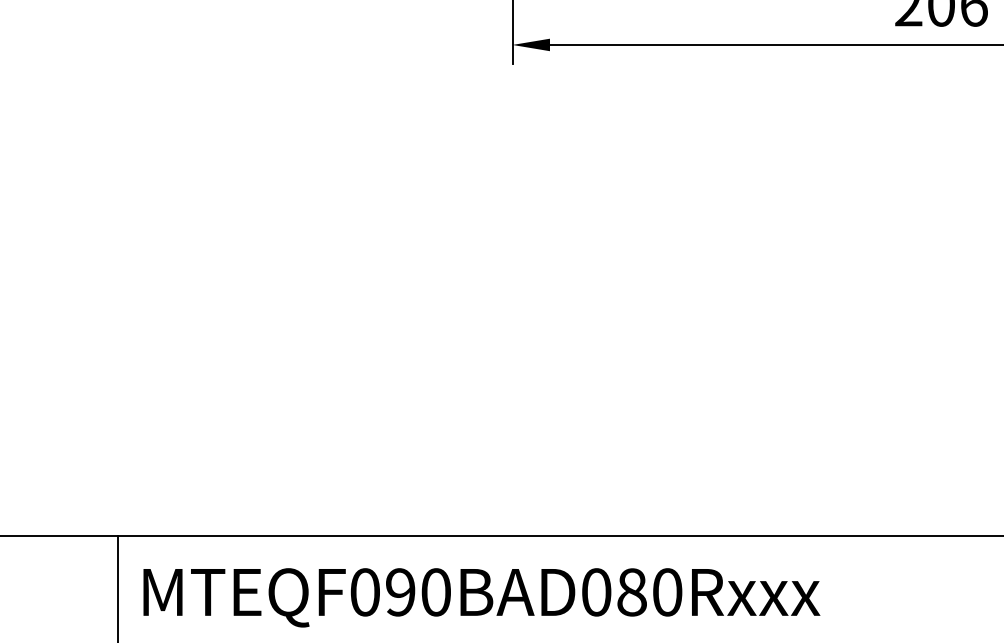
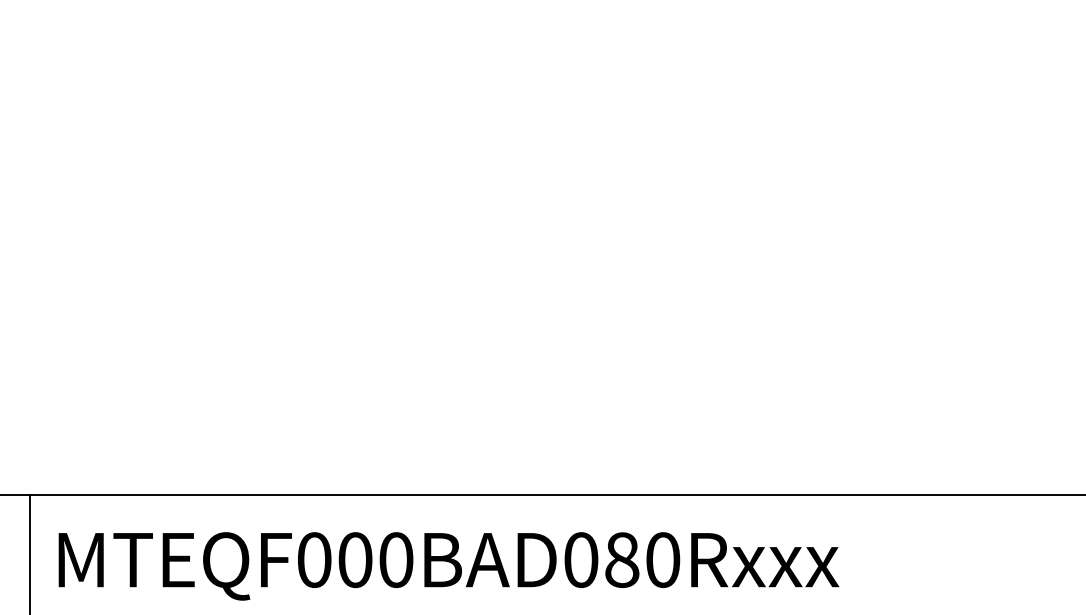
text: (400, 592) -> (355, 560), MTEQF090BAD080Rxxx -> MTEQF000BAD080Rxxx

